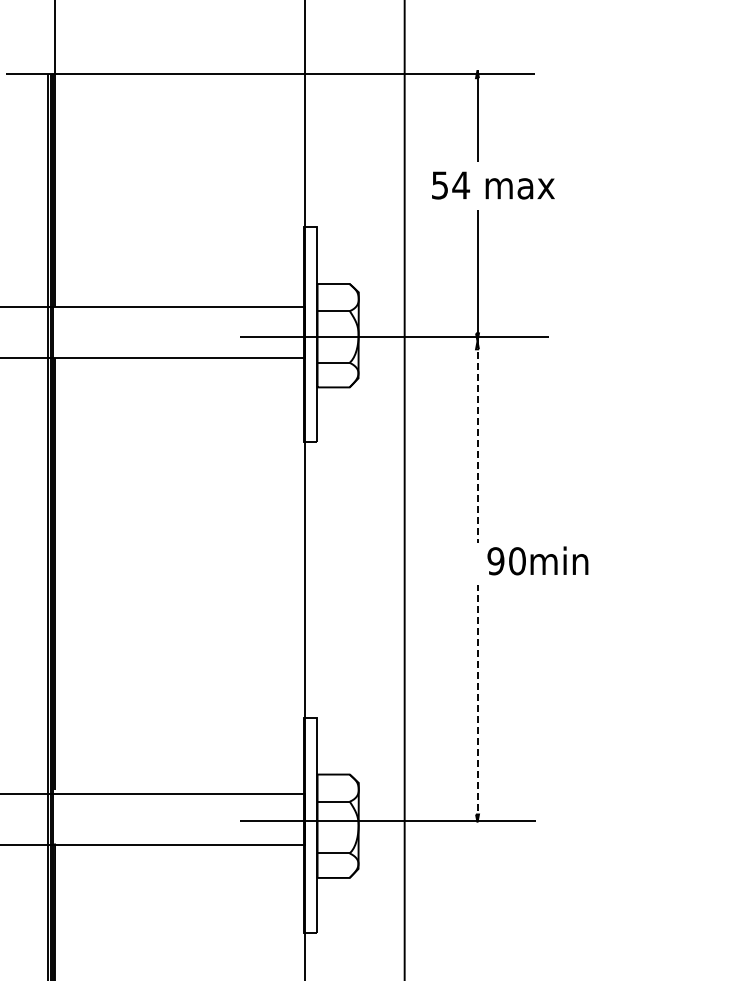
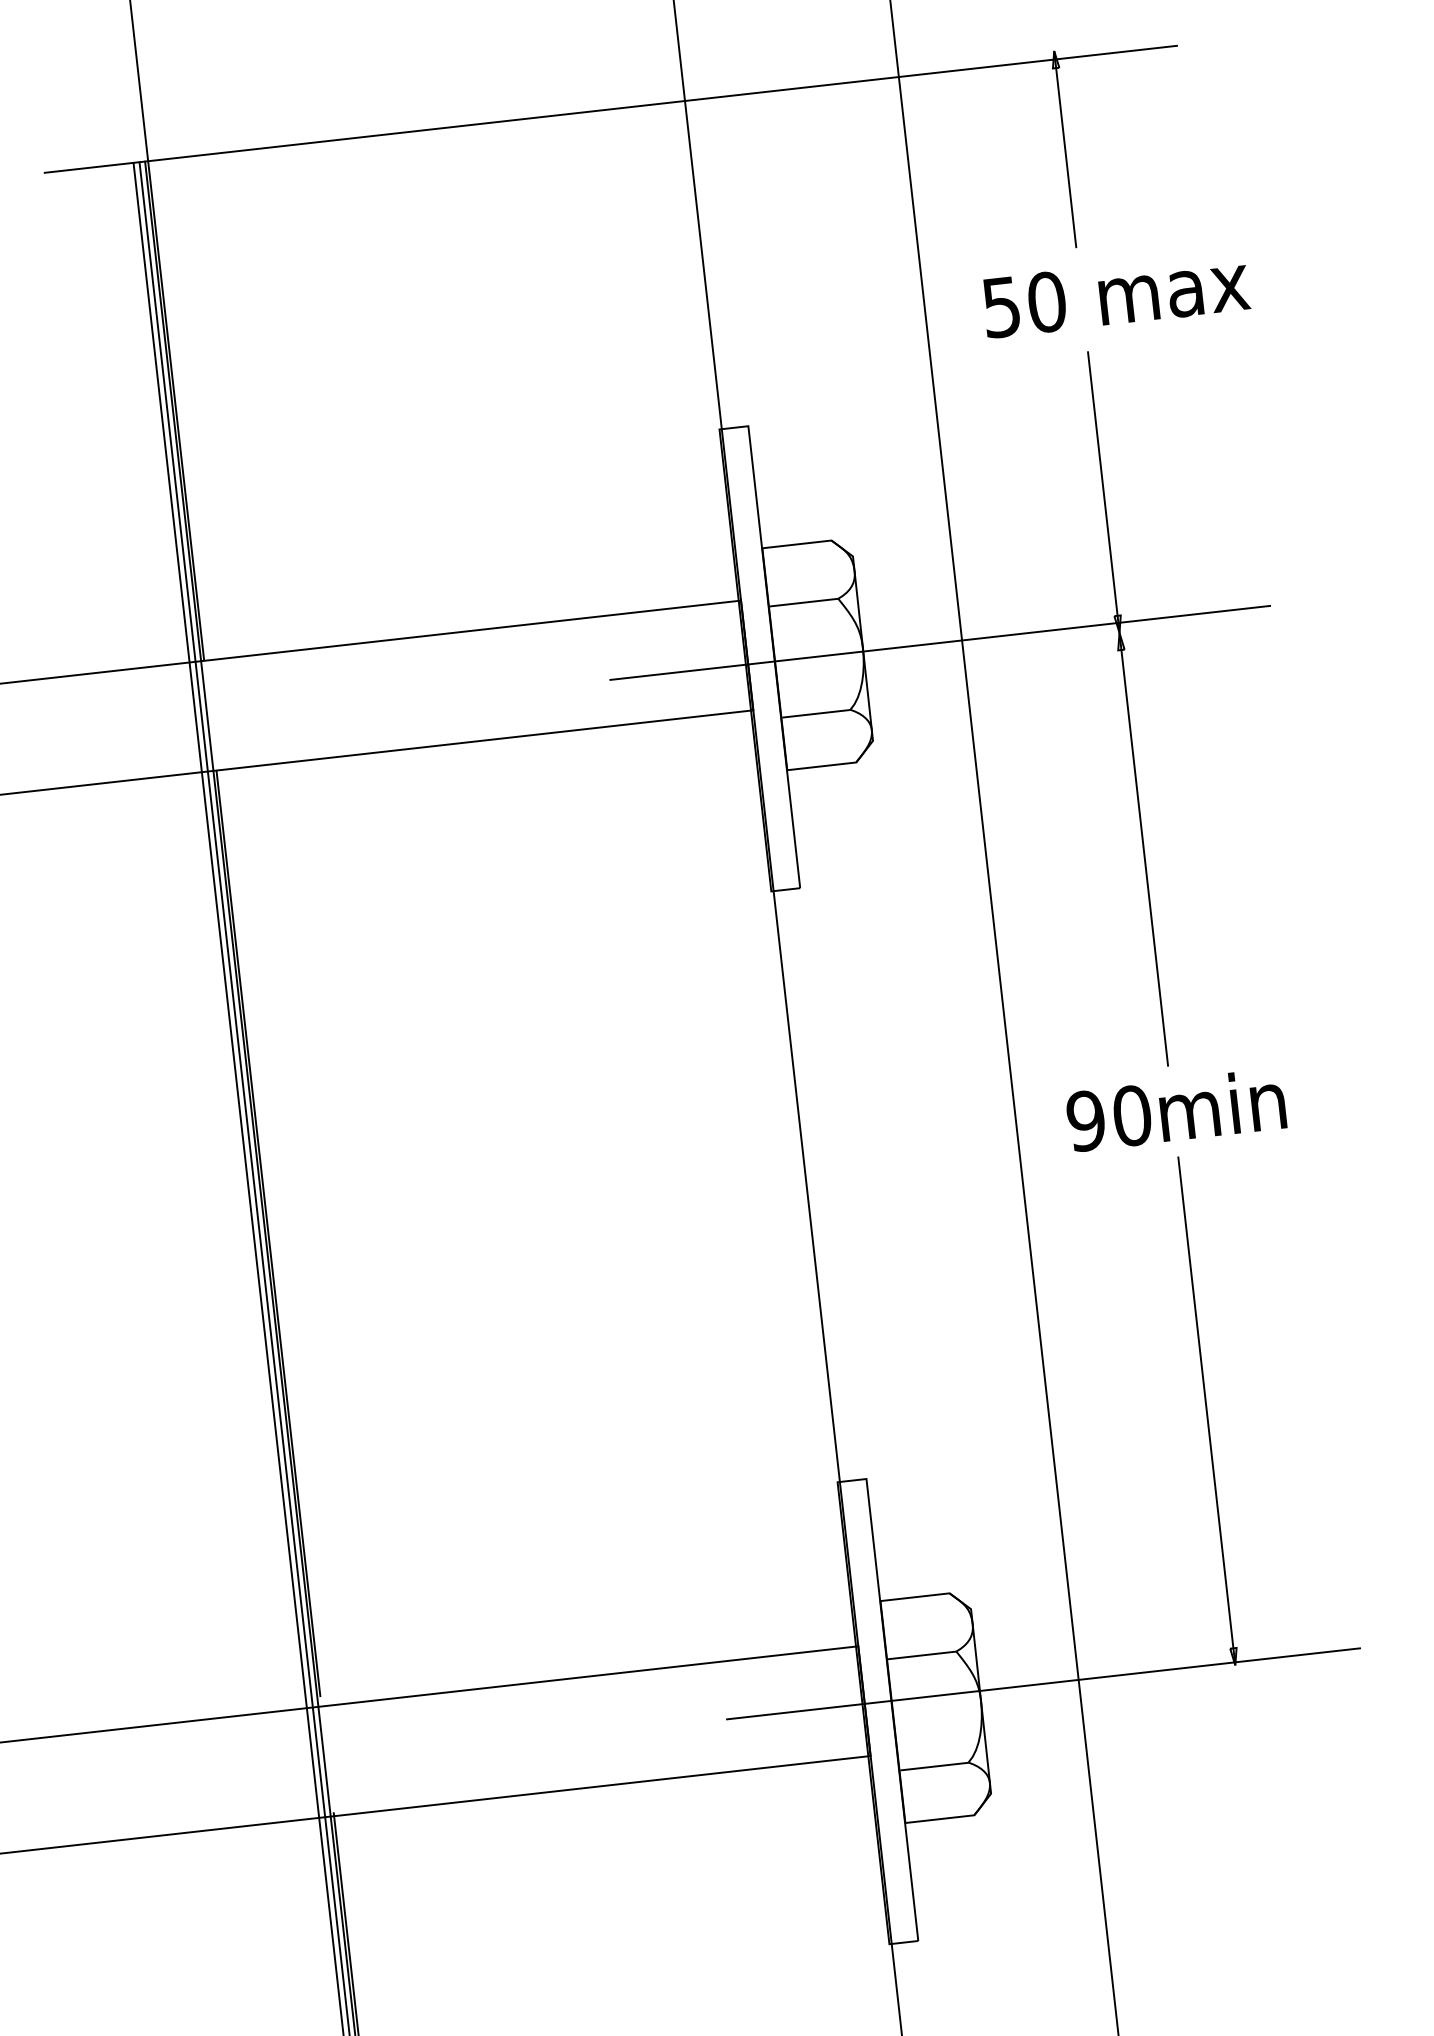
text: (461, 185) -> (1047, 302), 4 -> 0
line: (477, 442) -> (1143, 849), dashed -> solid
text: (537, 560) -> (1175, 1109), moved
line: (477, 703) -> (1206, 1410), dashed -> solid

